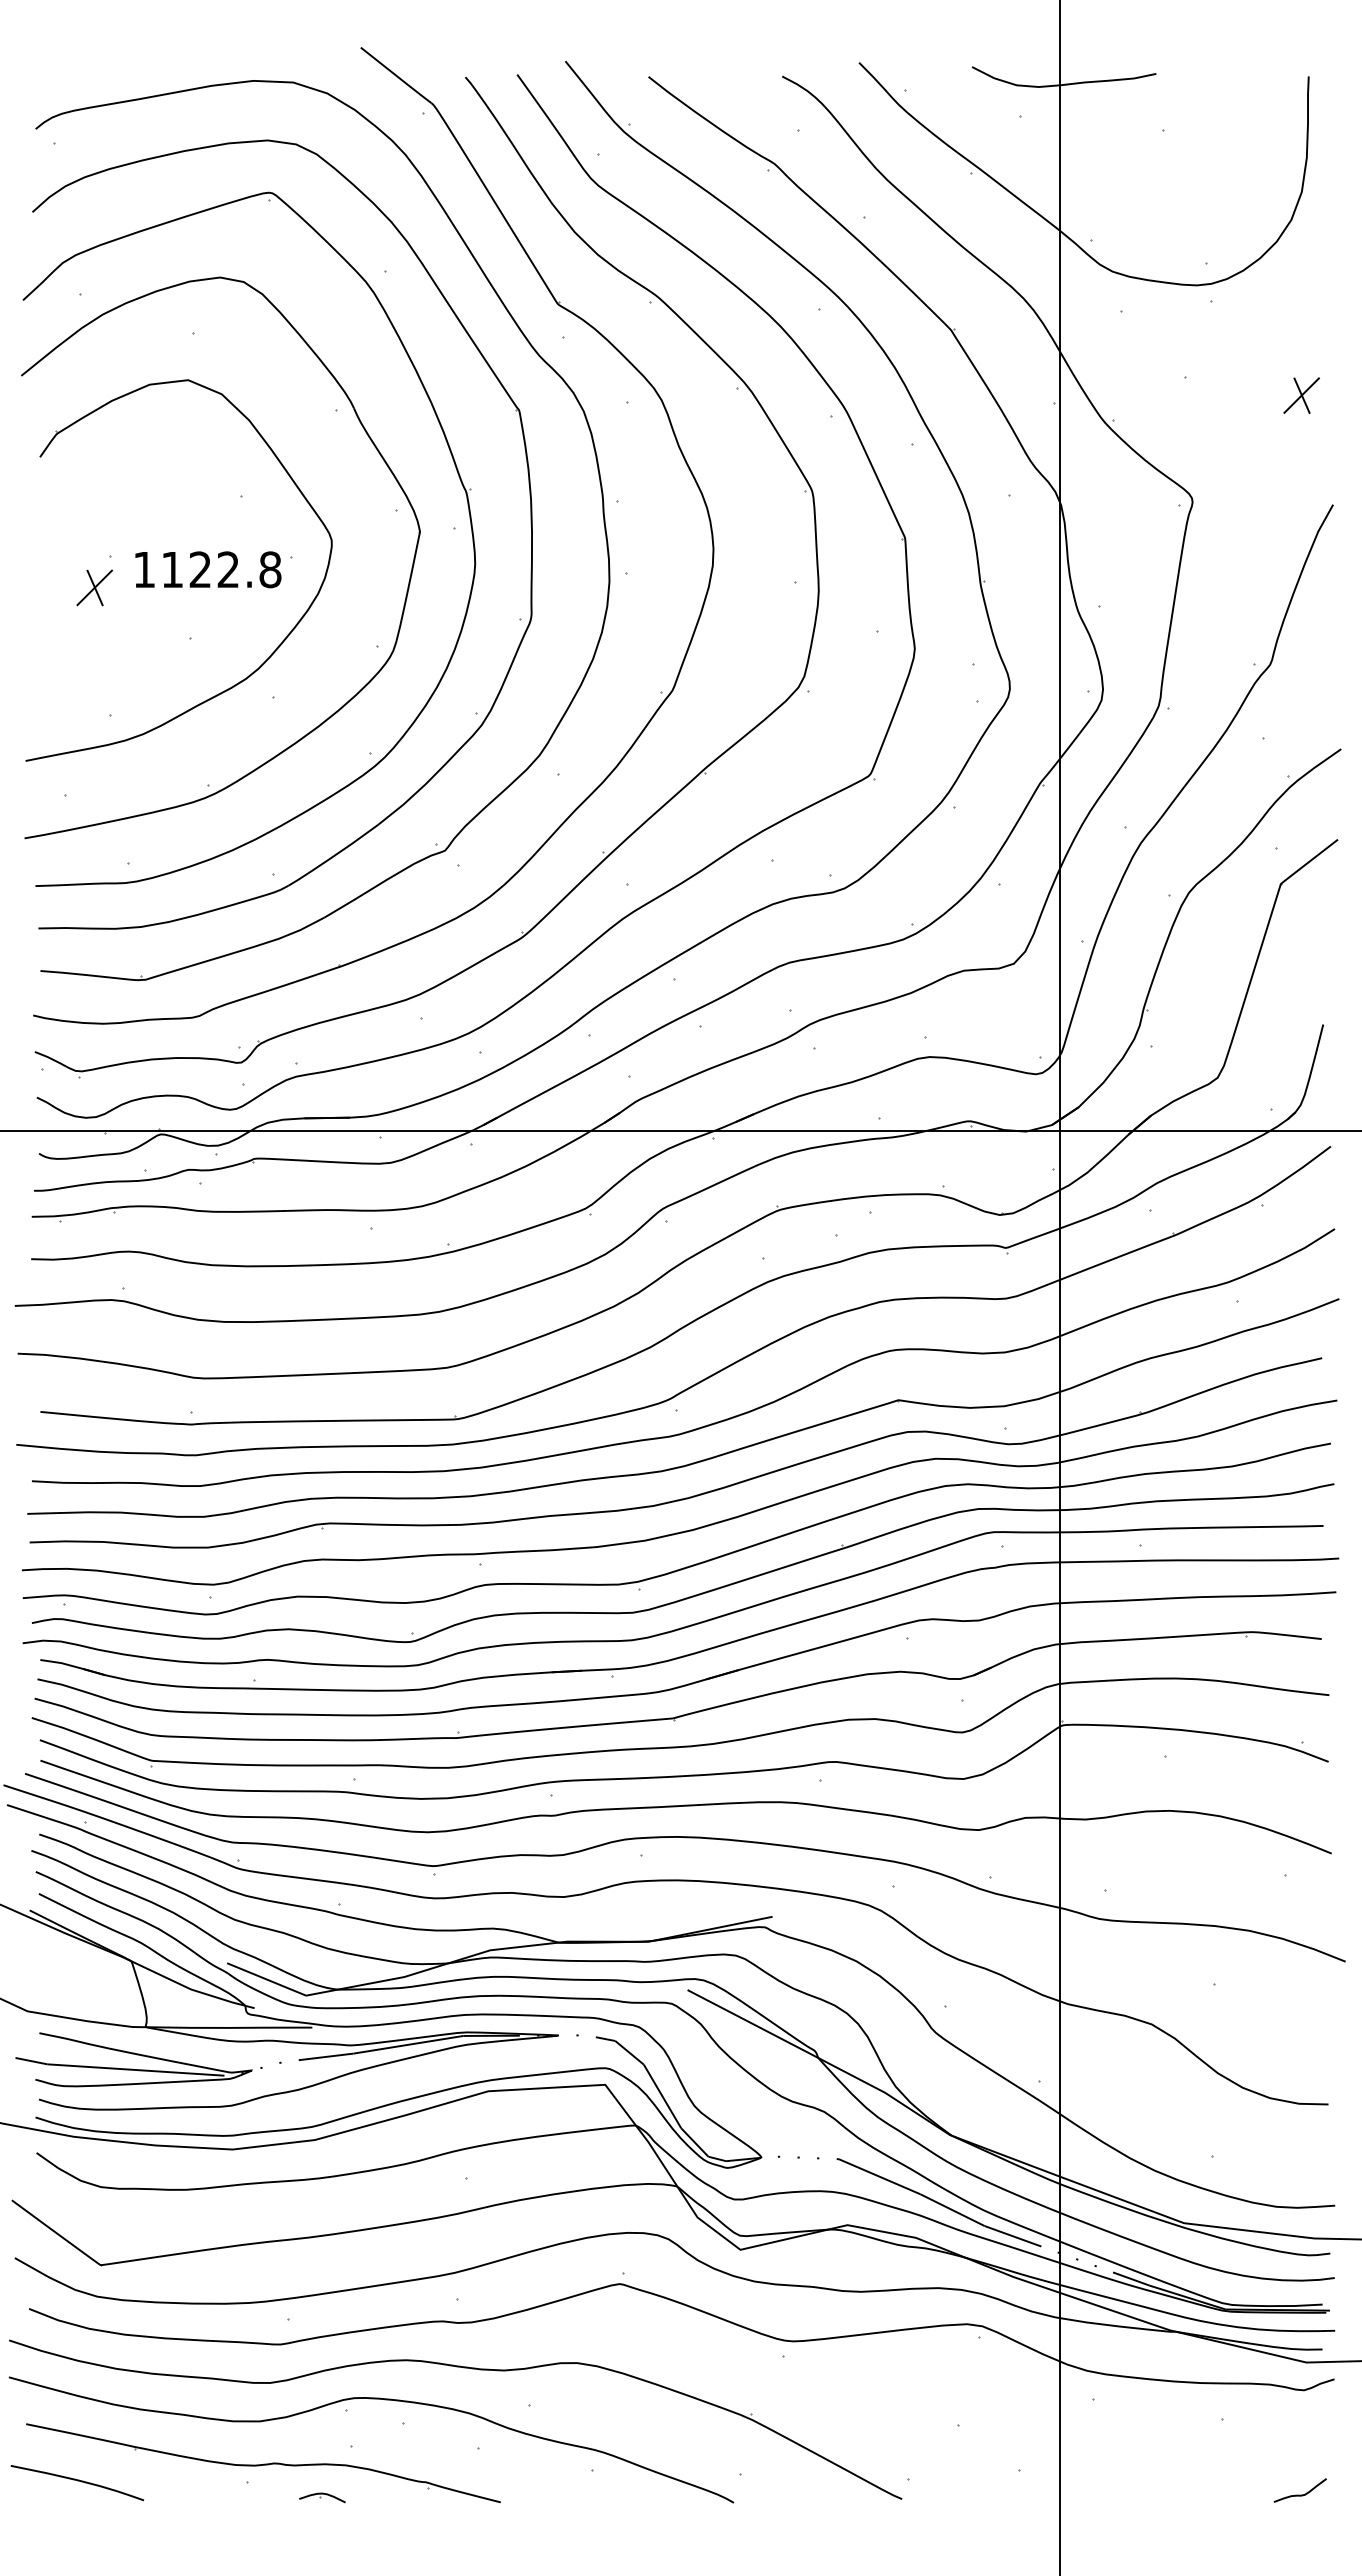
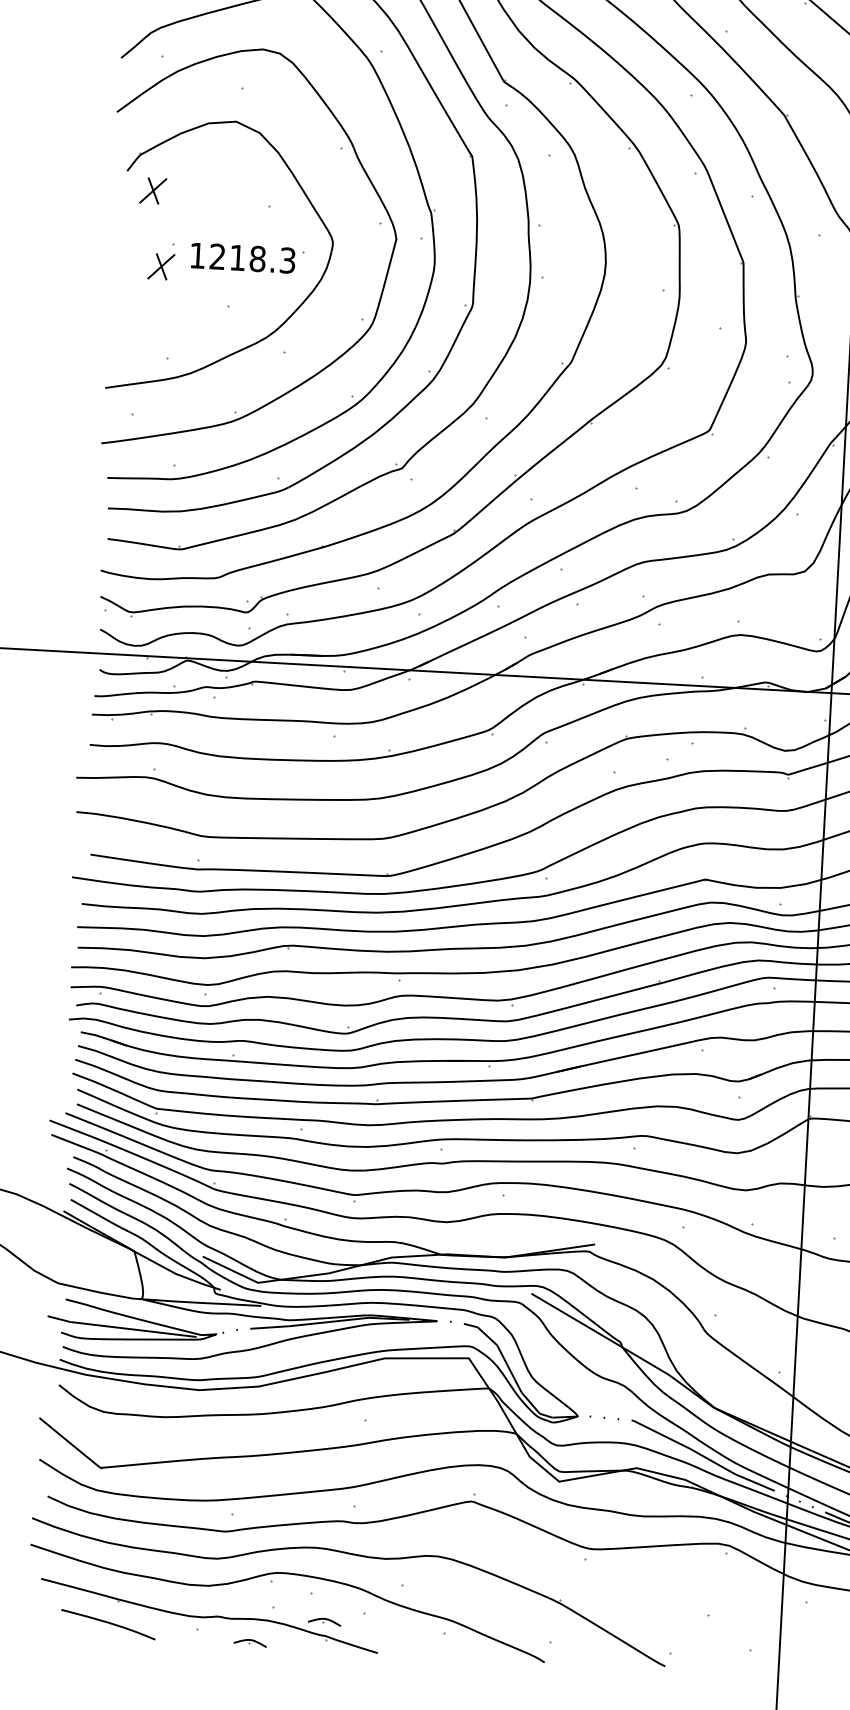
part: (77, 482) -> (153, 190), added
text: (221, 569) -> (252, 258), 1122.8 -> 1218.3
part: (424, 2462) -> (324, 1621), added
curve: (77, 2481) -> (108, 1623), moved

